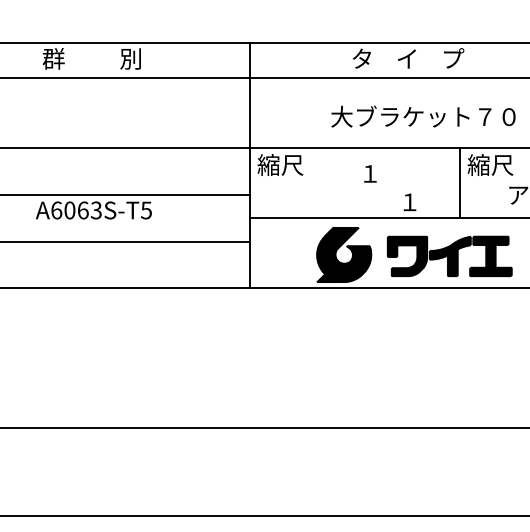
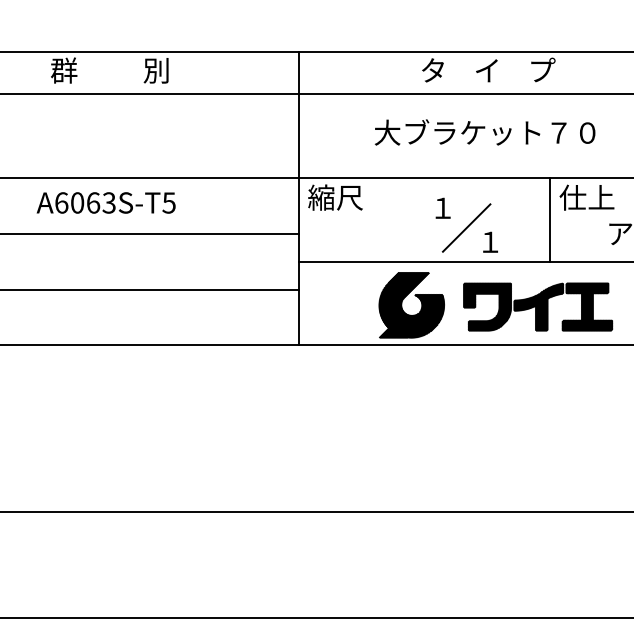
text: (423, 116) -> (485, 132), moved
text: (490, 164) -> (586, 197), 縮尺 -> 仕上
line: (389, 190) -> (466, 228), added
text: (93, 210) -> (105, 202), moved

